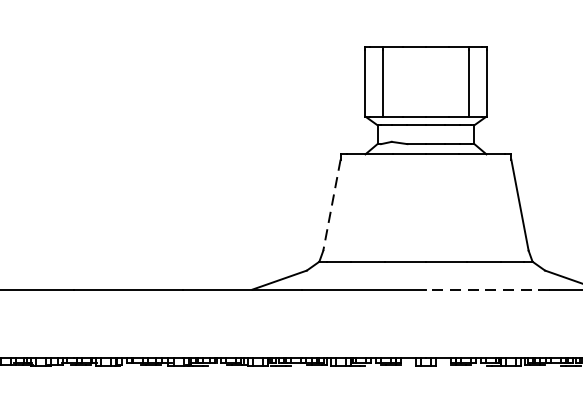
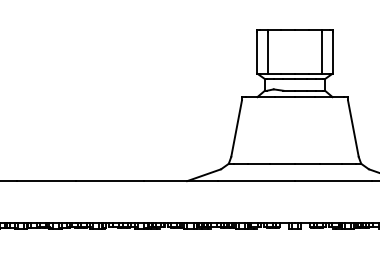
line: (331, 204) -> (236, 128), dashed -> solid
line: (486, 290) -> (332, 181), dashed -> solid

